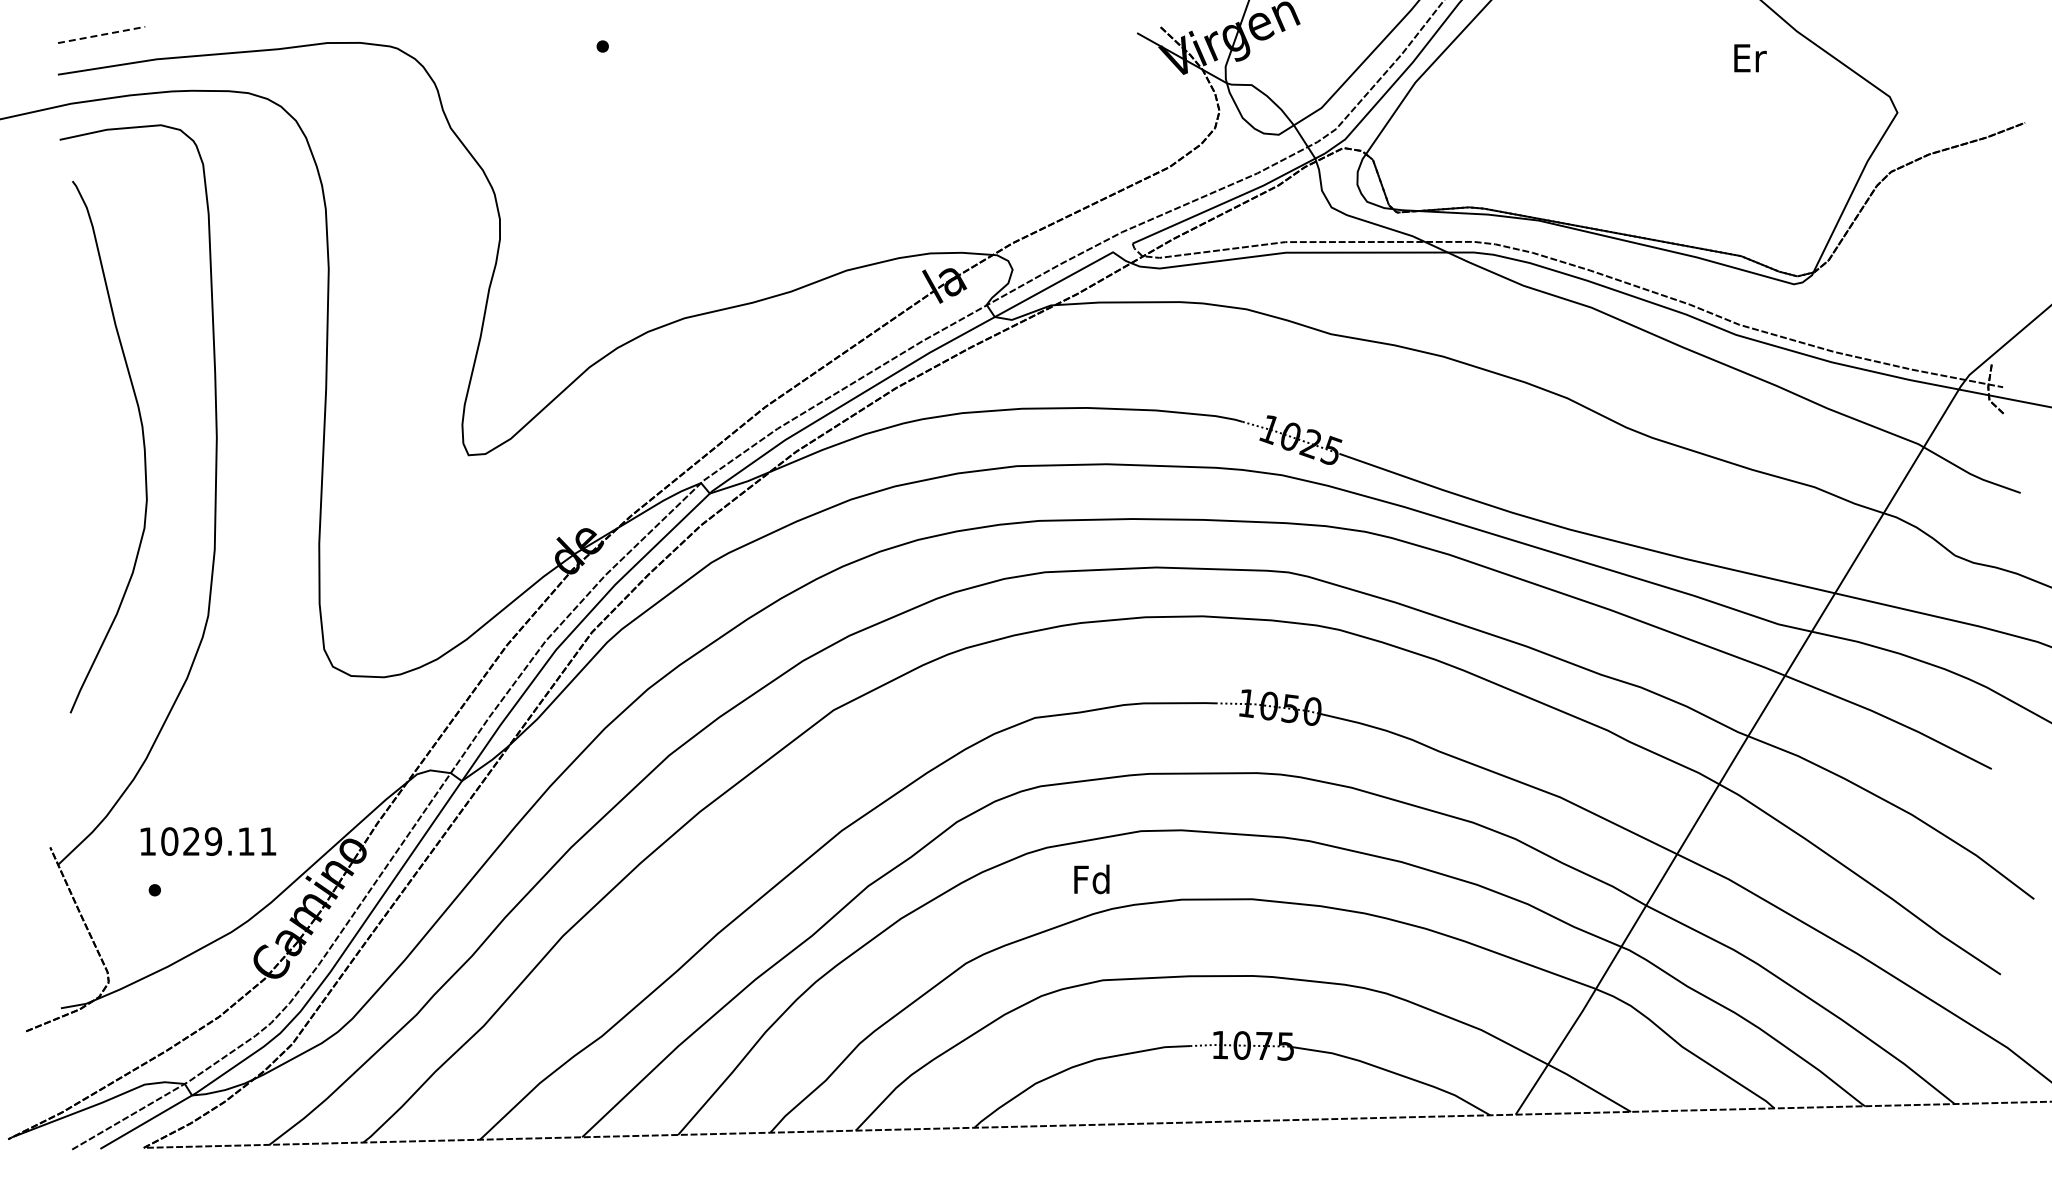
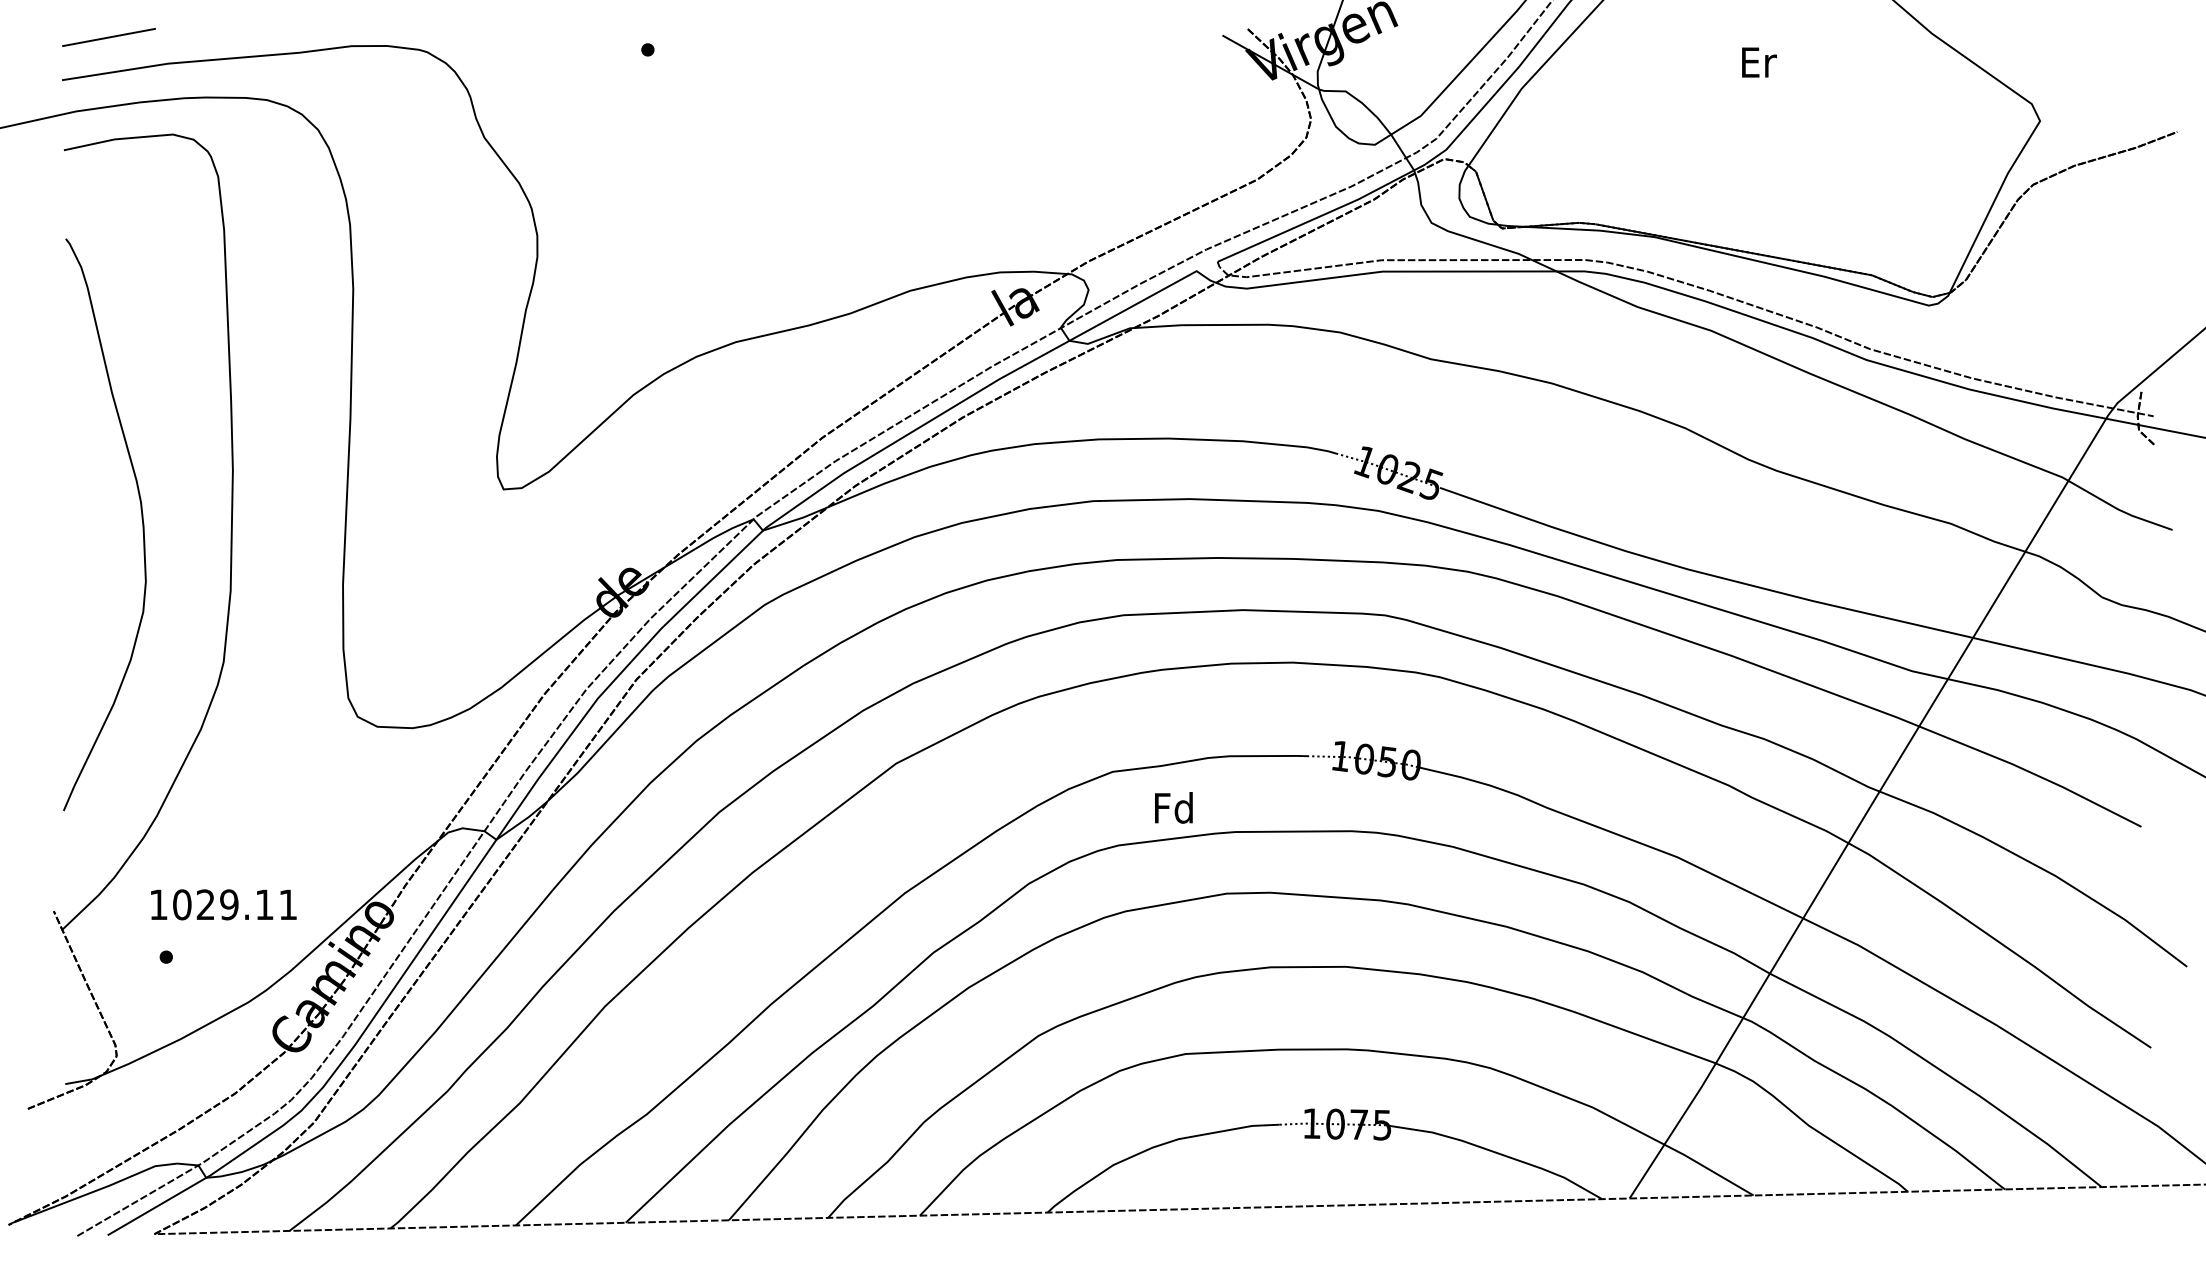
line: (102, 34) -> (109, 36), dashed -> solid
text: (1750, 58) -> (1759, 62), moved
curve: (142, 439) -> (141, 516), moved
text: (1091, 879) -> (1173, 807), moved

